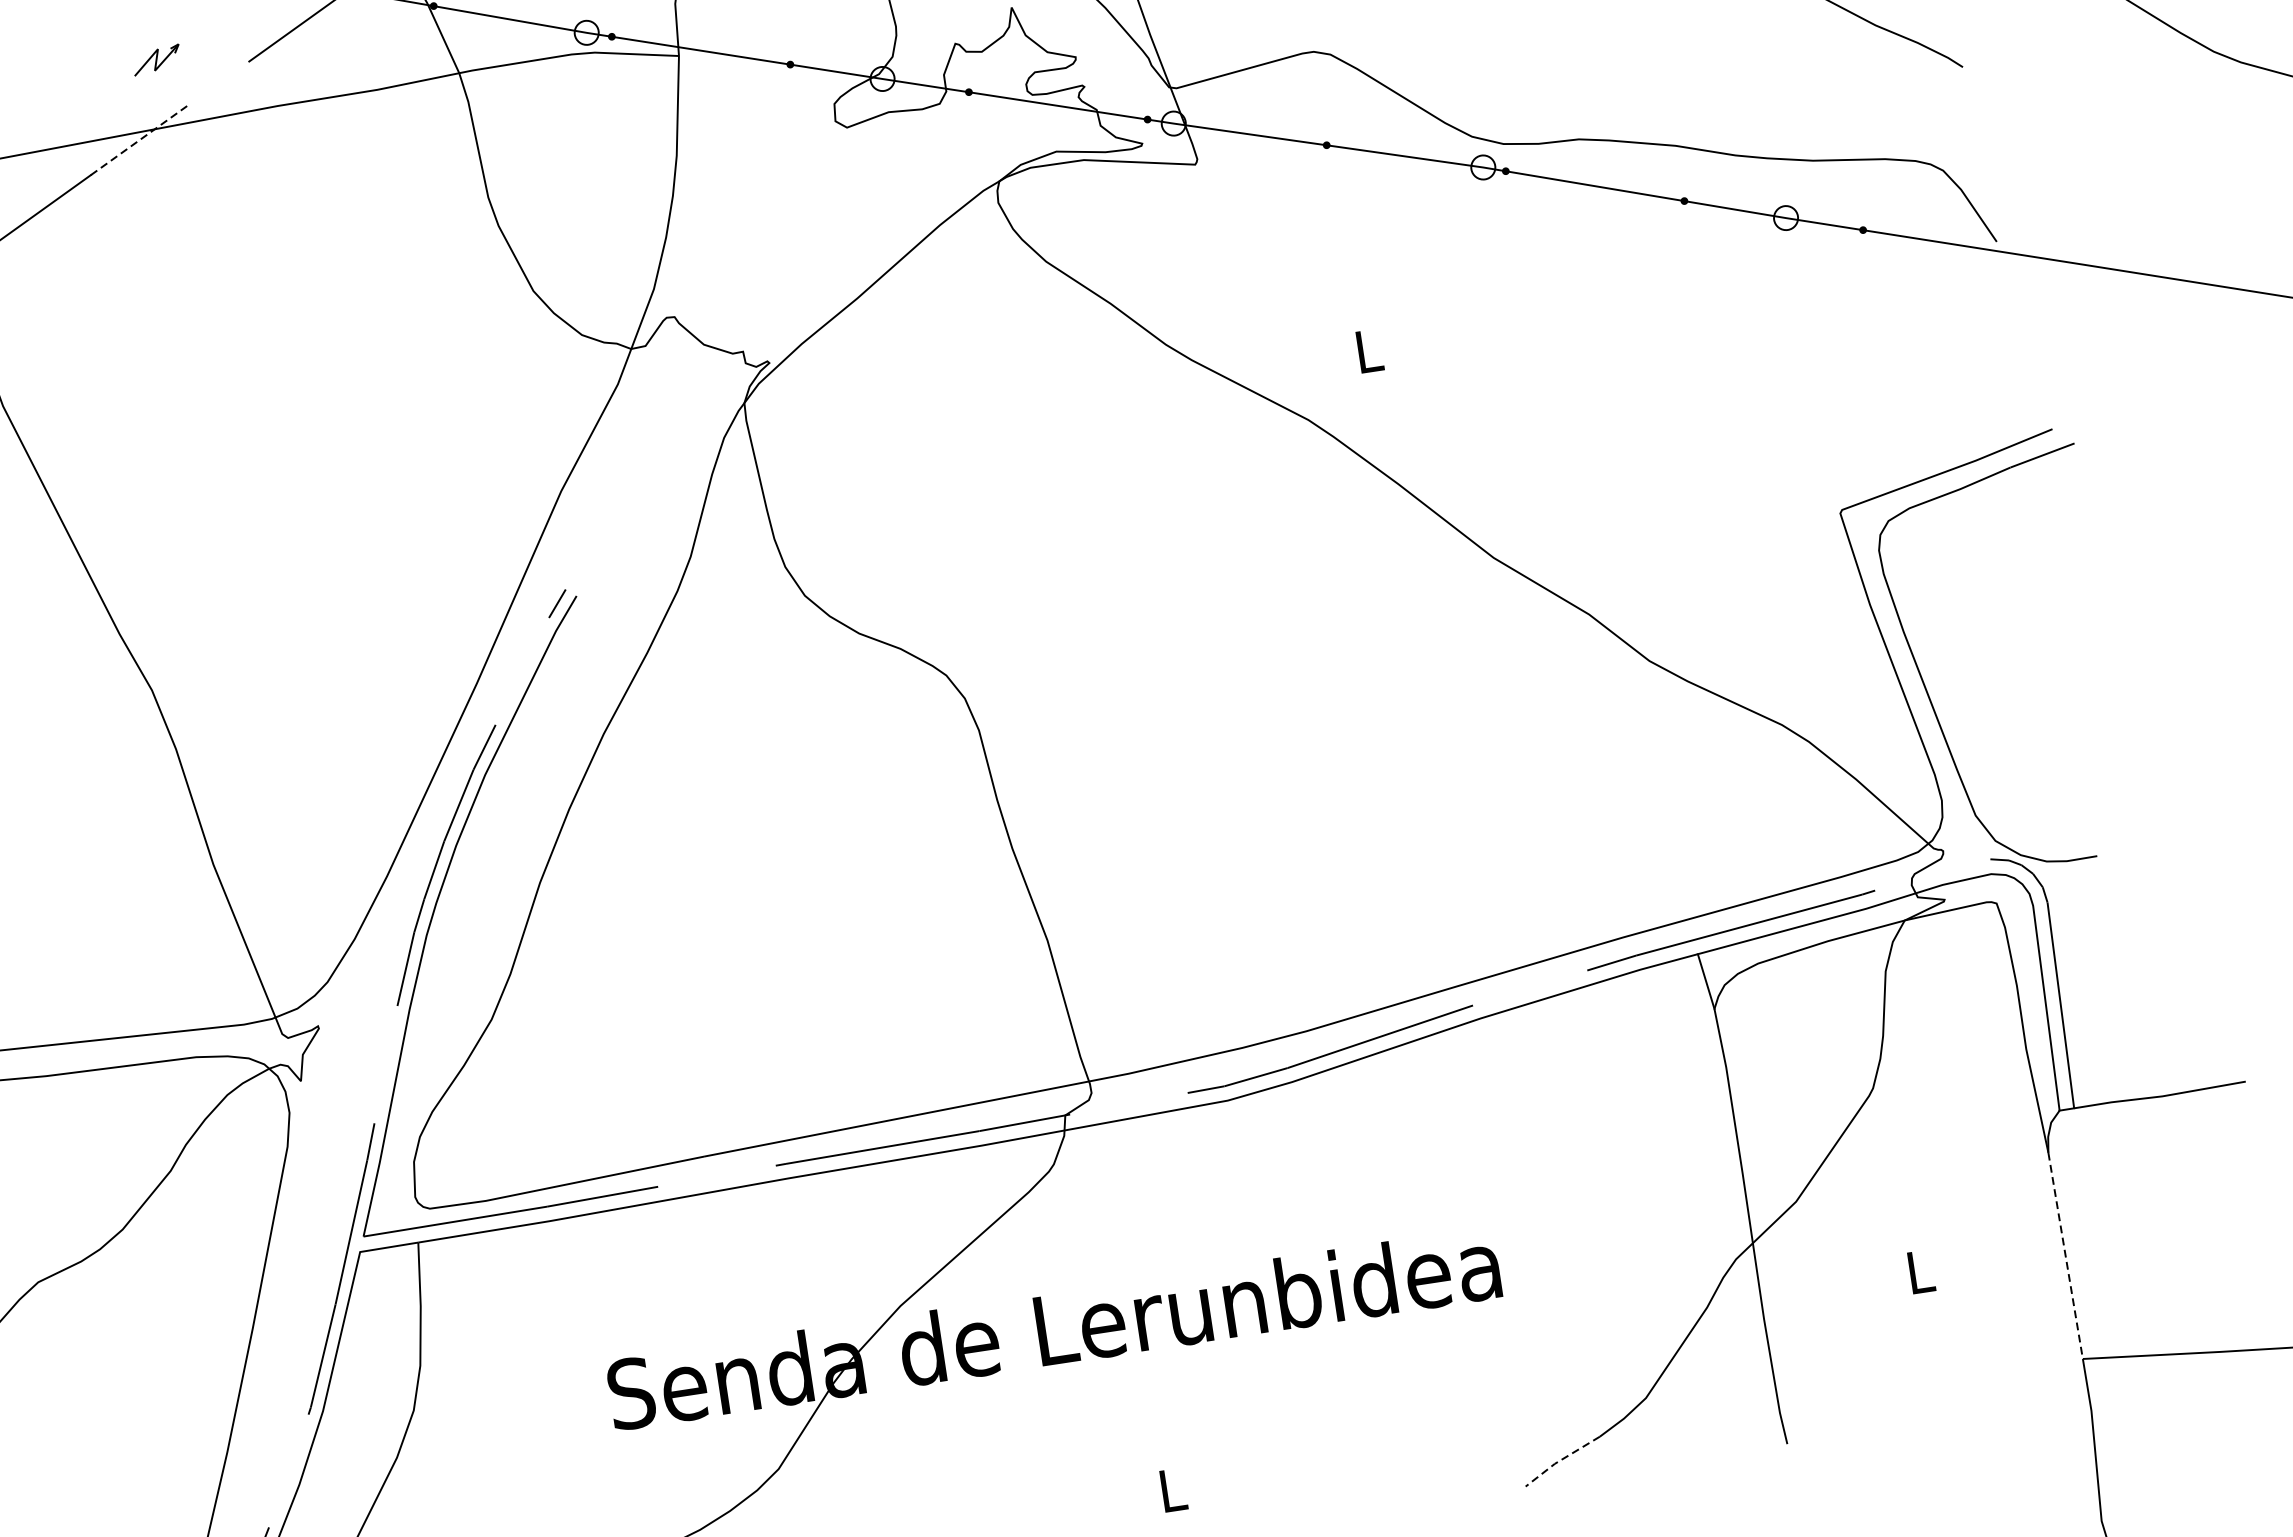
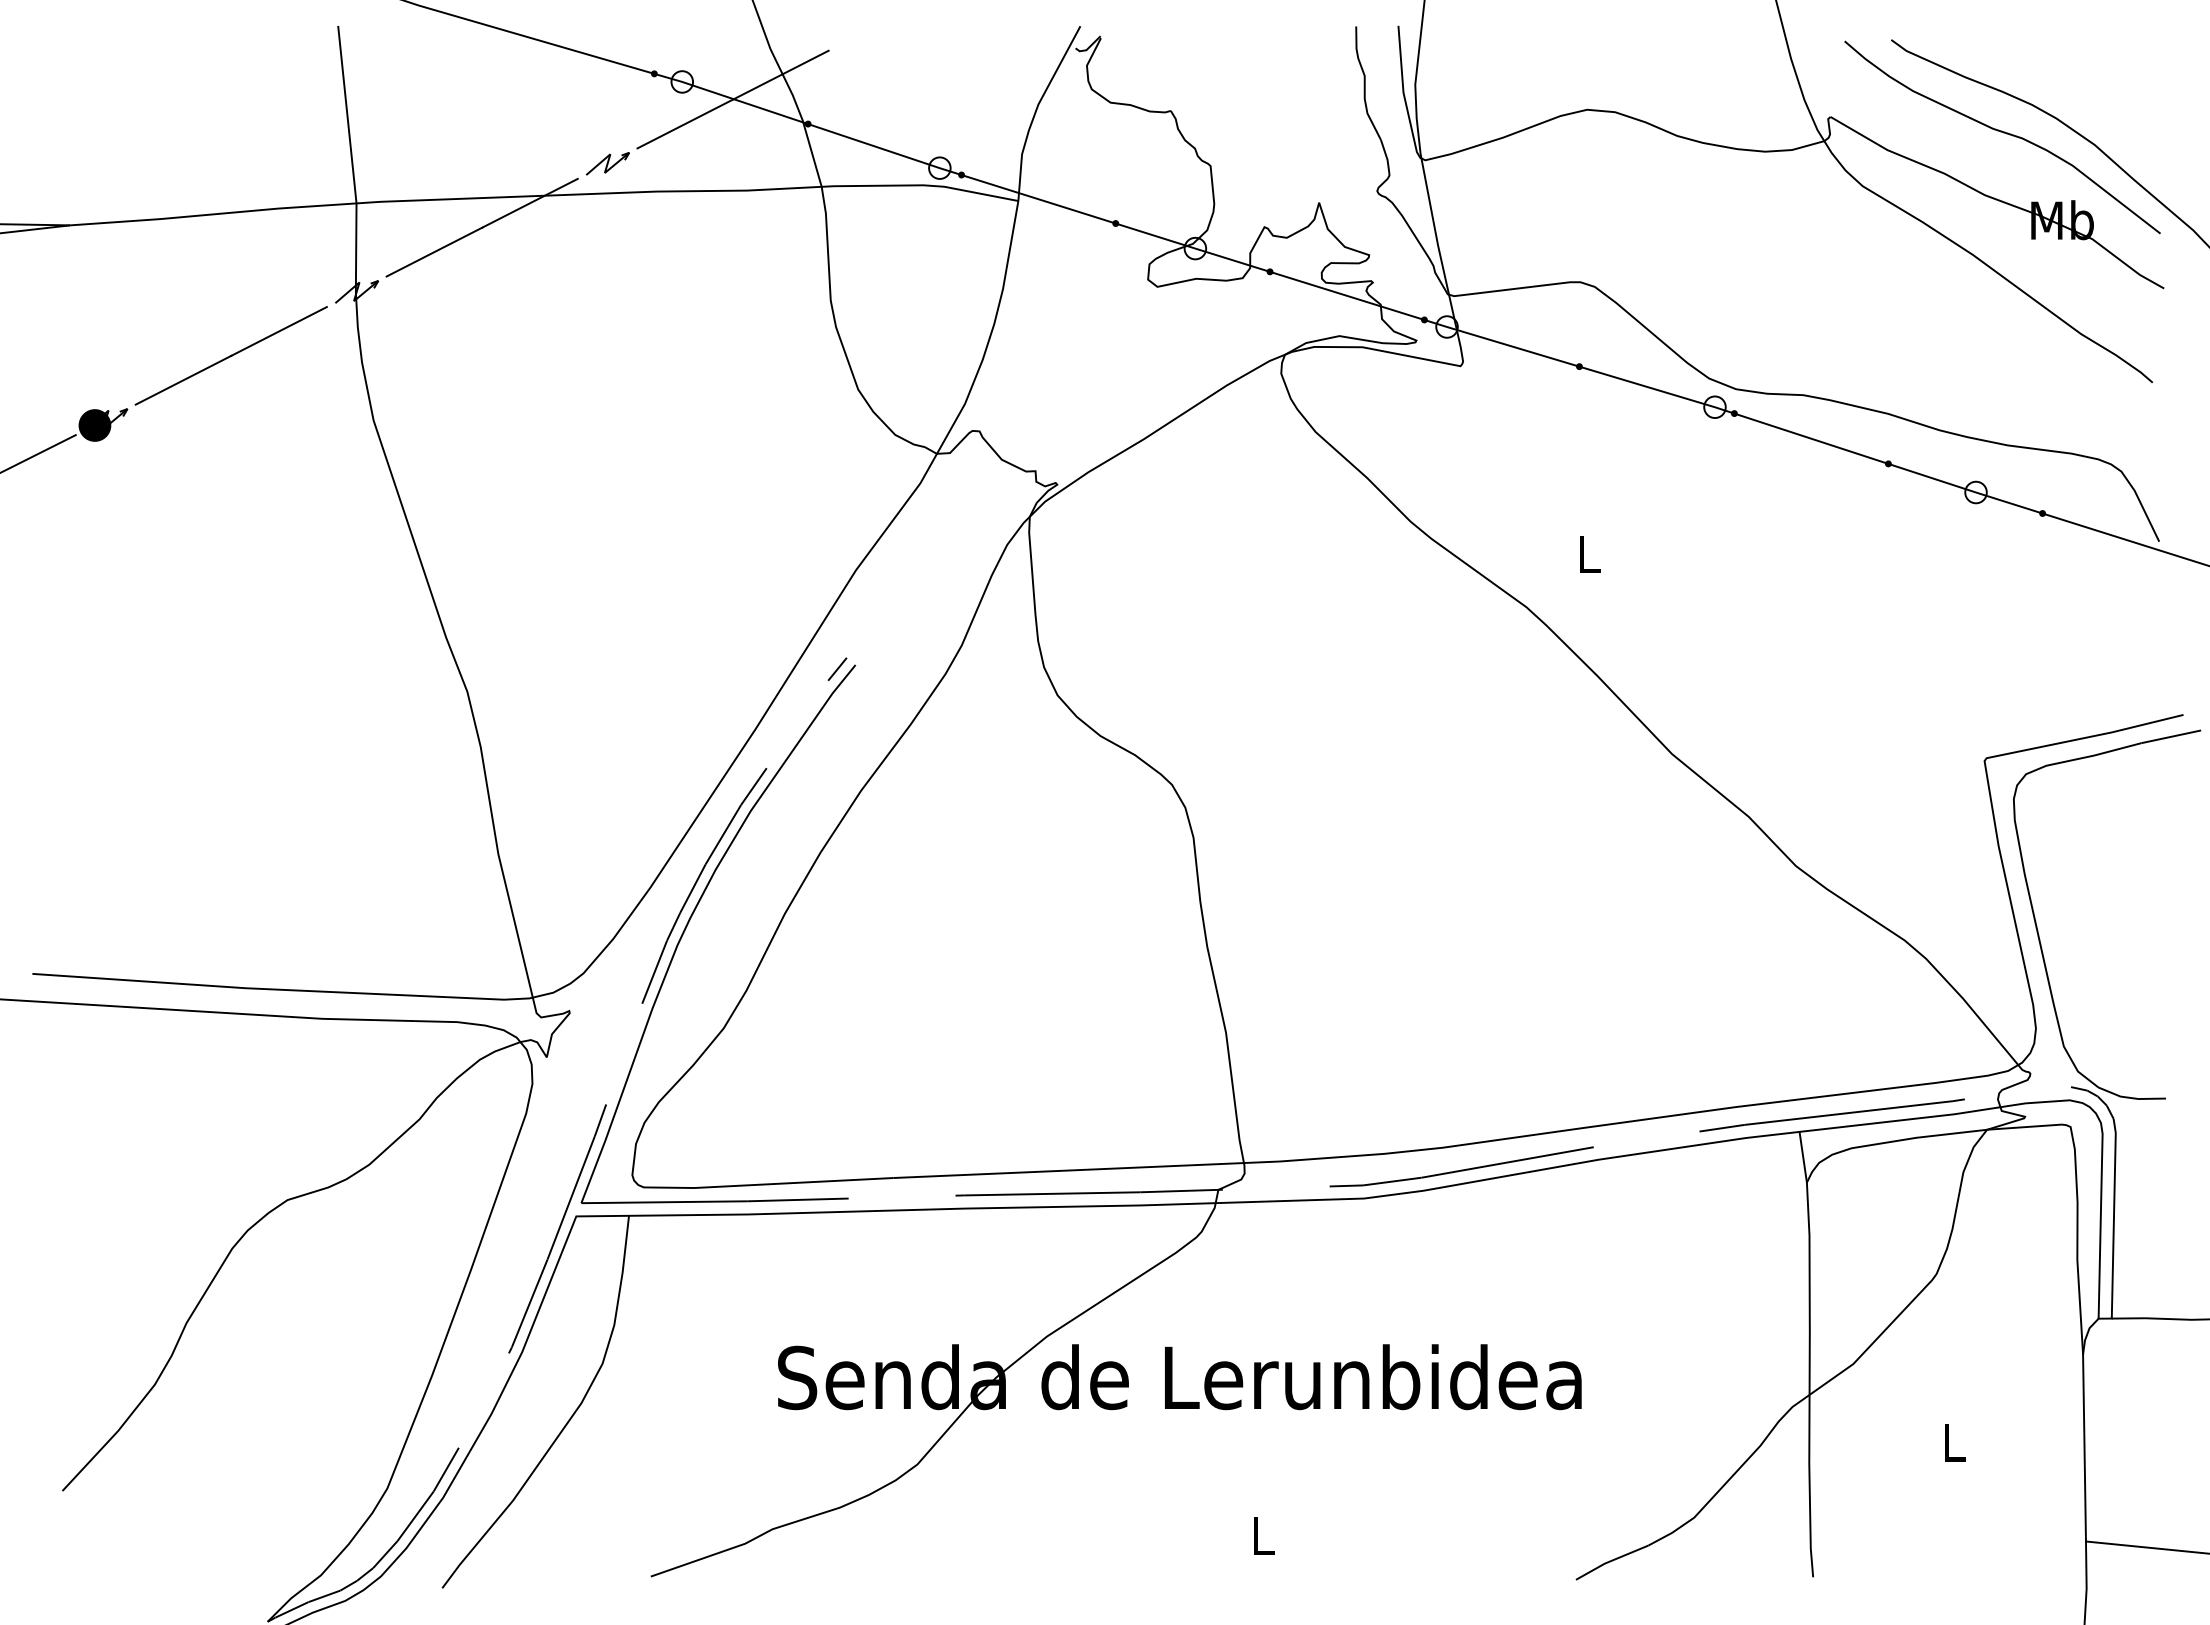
part: (156, 59) -> (607, 163), moved
line: (139, 140) -> (529, 203), dashed -> solid
line: (2065, 1256) -> (2084, 1448), dashed -> solid
line: (1560, 1460) -> (1610, 1561), dashed -> solid

